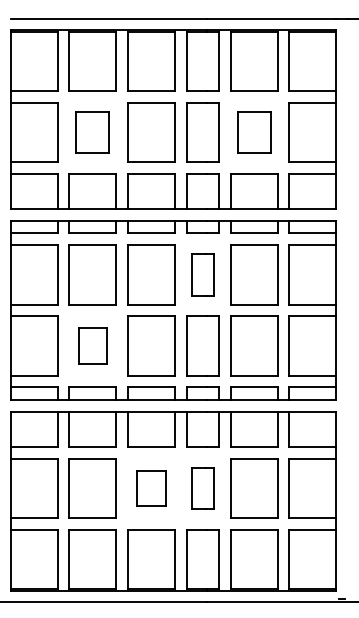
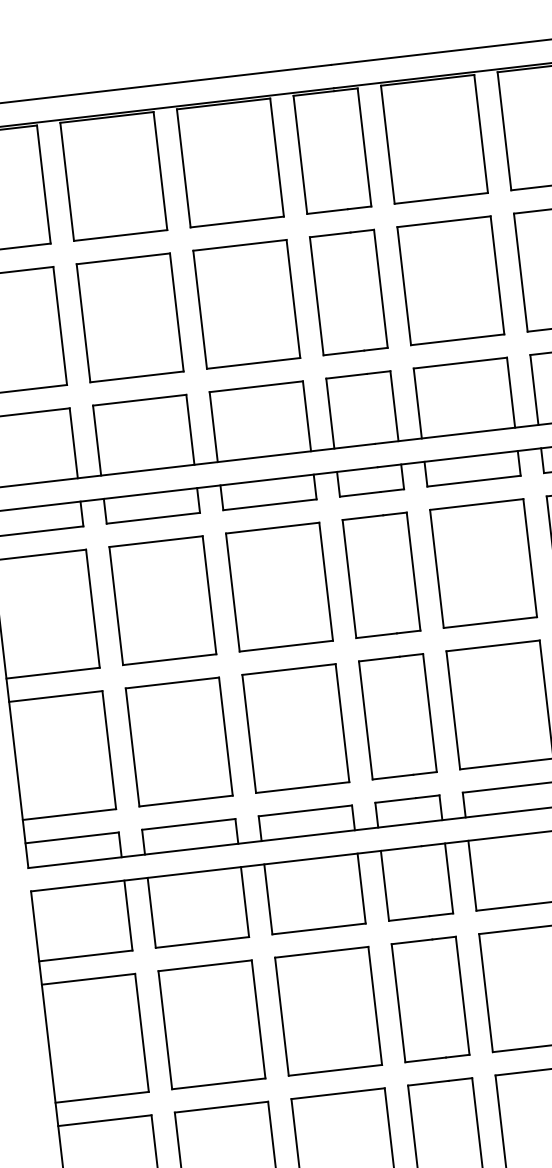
part: (92, 132) -> (129, 317), size x1.43
part: (254, 132) -> (451, 280), size x1.43
part: (202, 274) -> (380, 574), size x1.43
part: (92, 345) -> (178, 741), size x1.67
part: (151, 488) -> (328, 1011), size x1.67
part: (202, 488) -> (429, 999), size x1.43

